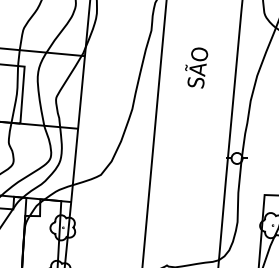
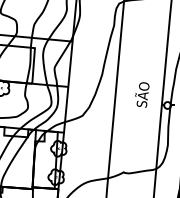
text: (196, 67) -> (142, 94), moved

